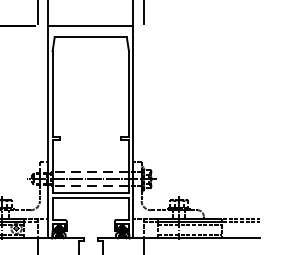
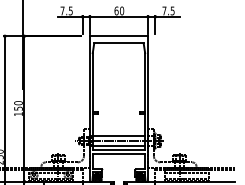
line: (90, 172) -> (118, 136), dashed -> solid
line: (90, 185) -> (118, 145), dashed -> solid

